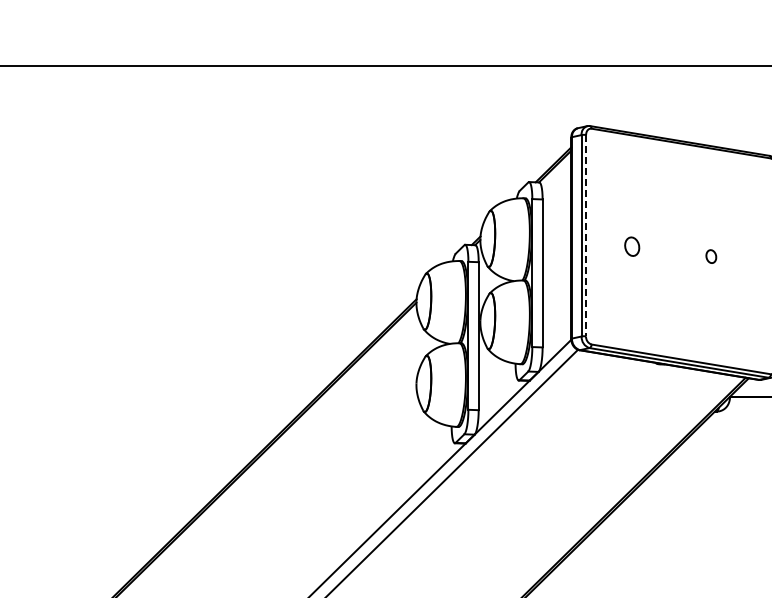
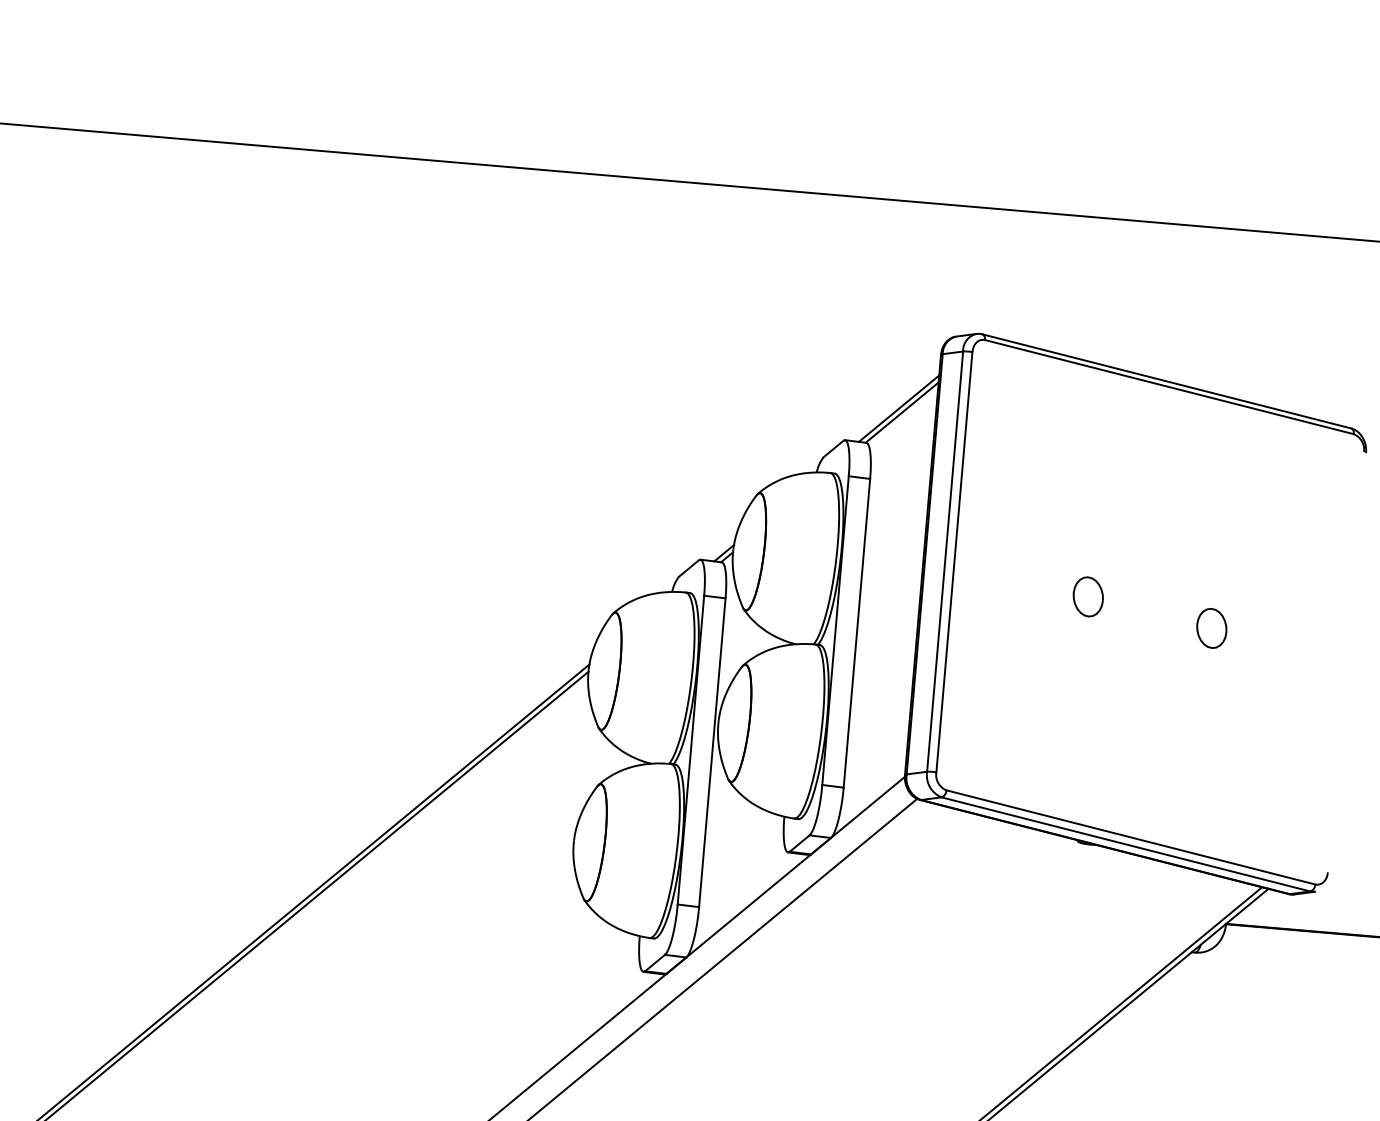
line: (586, 235) -> (955, 561), dashed -> solid
part: (632, 246) -> (1088, 596), moved
part: (711, 256) -> (1212, 628), size x1.43

